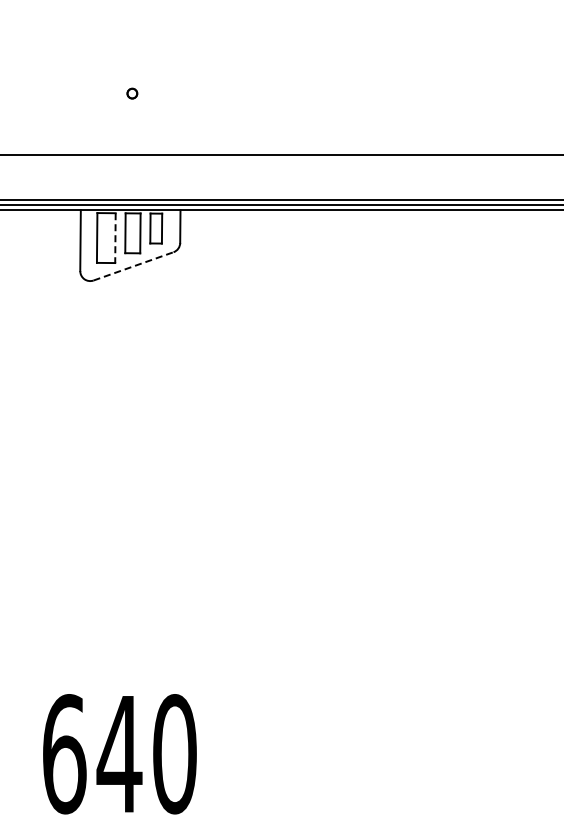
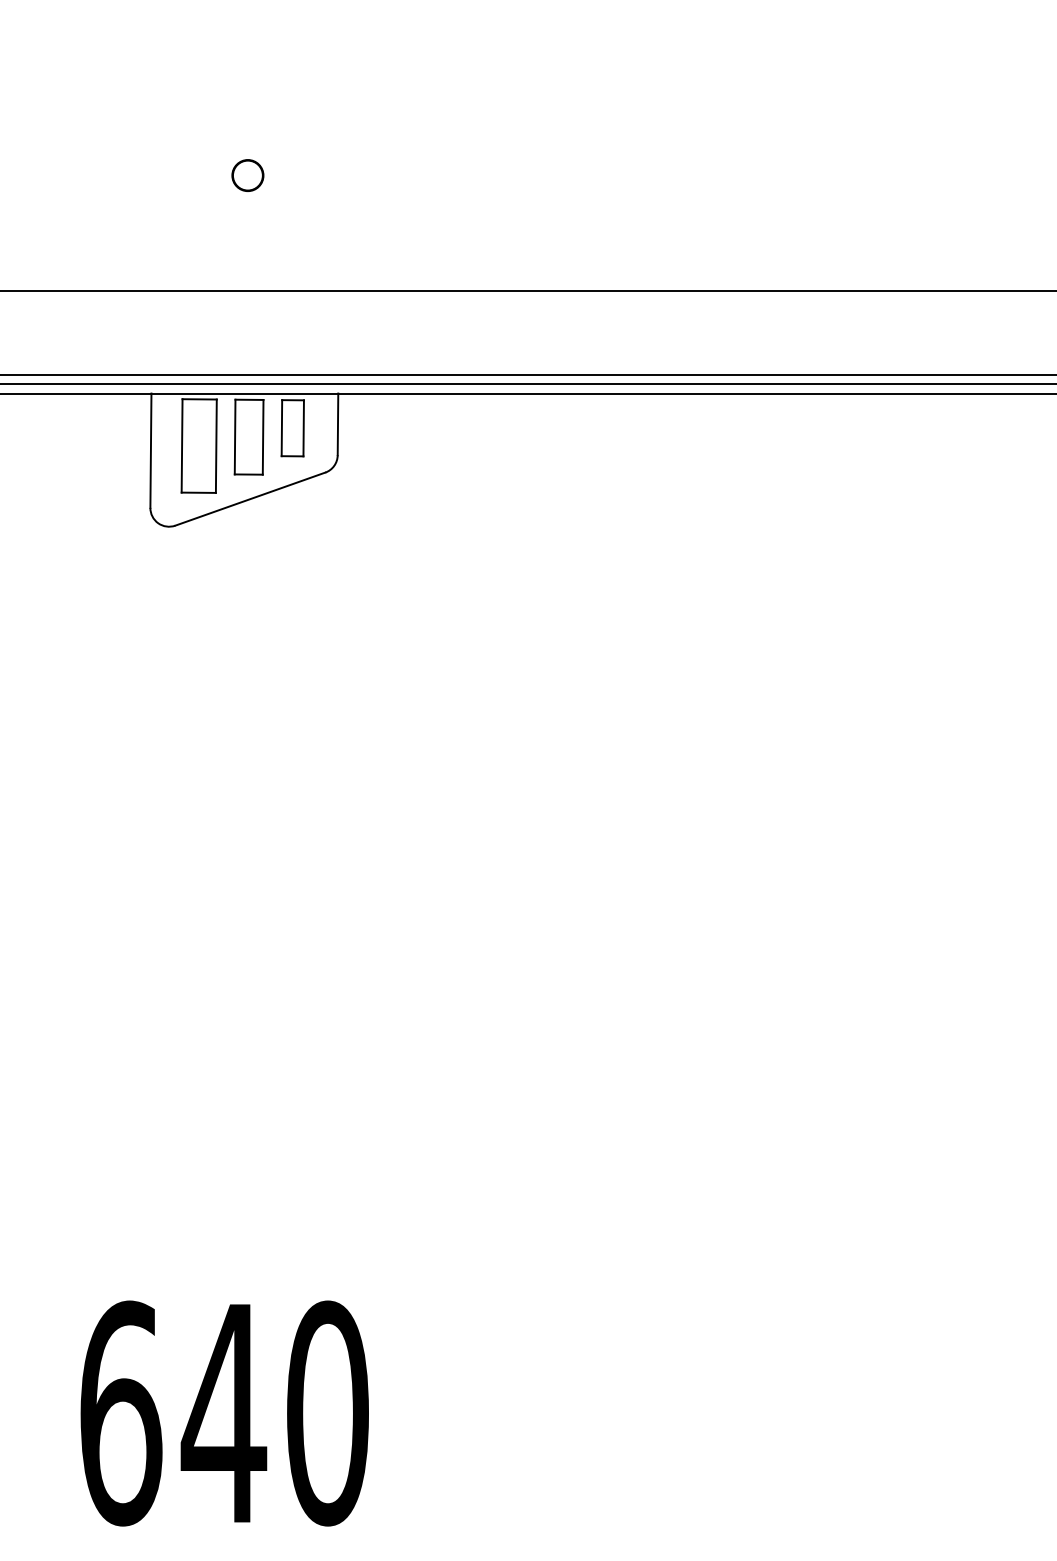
circle: (132, 93) -> (248, 175), size x1.67
line: (115, 238) -> (216, 446), dashed -> solid
line: (134, 266) -> (252, 499), dashed -> solid

